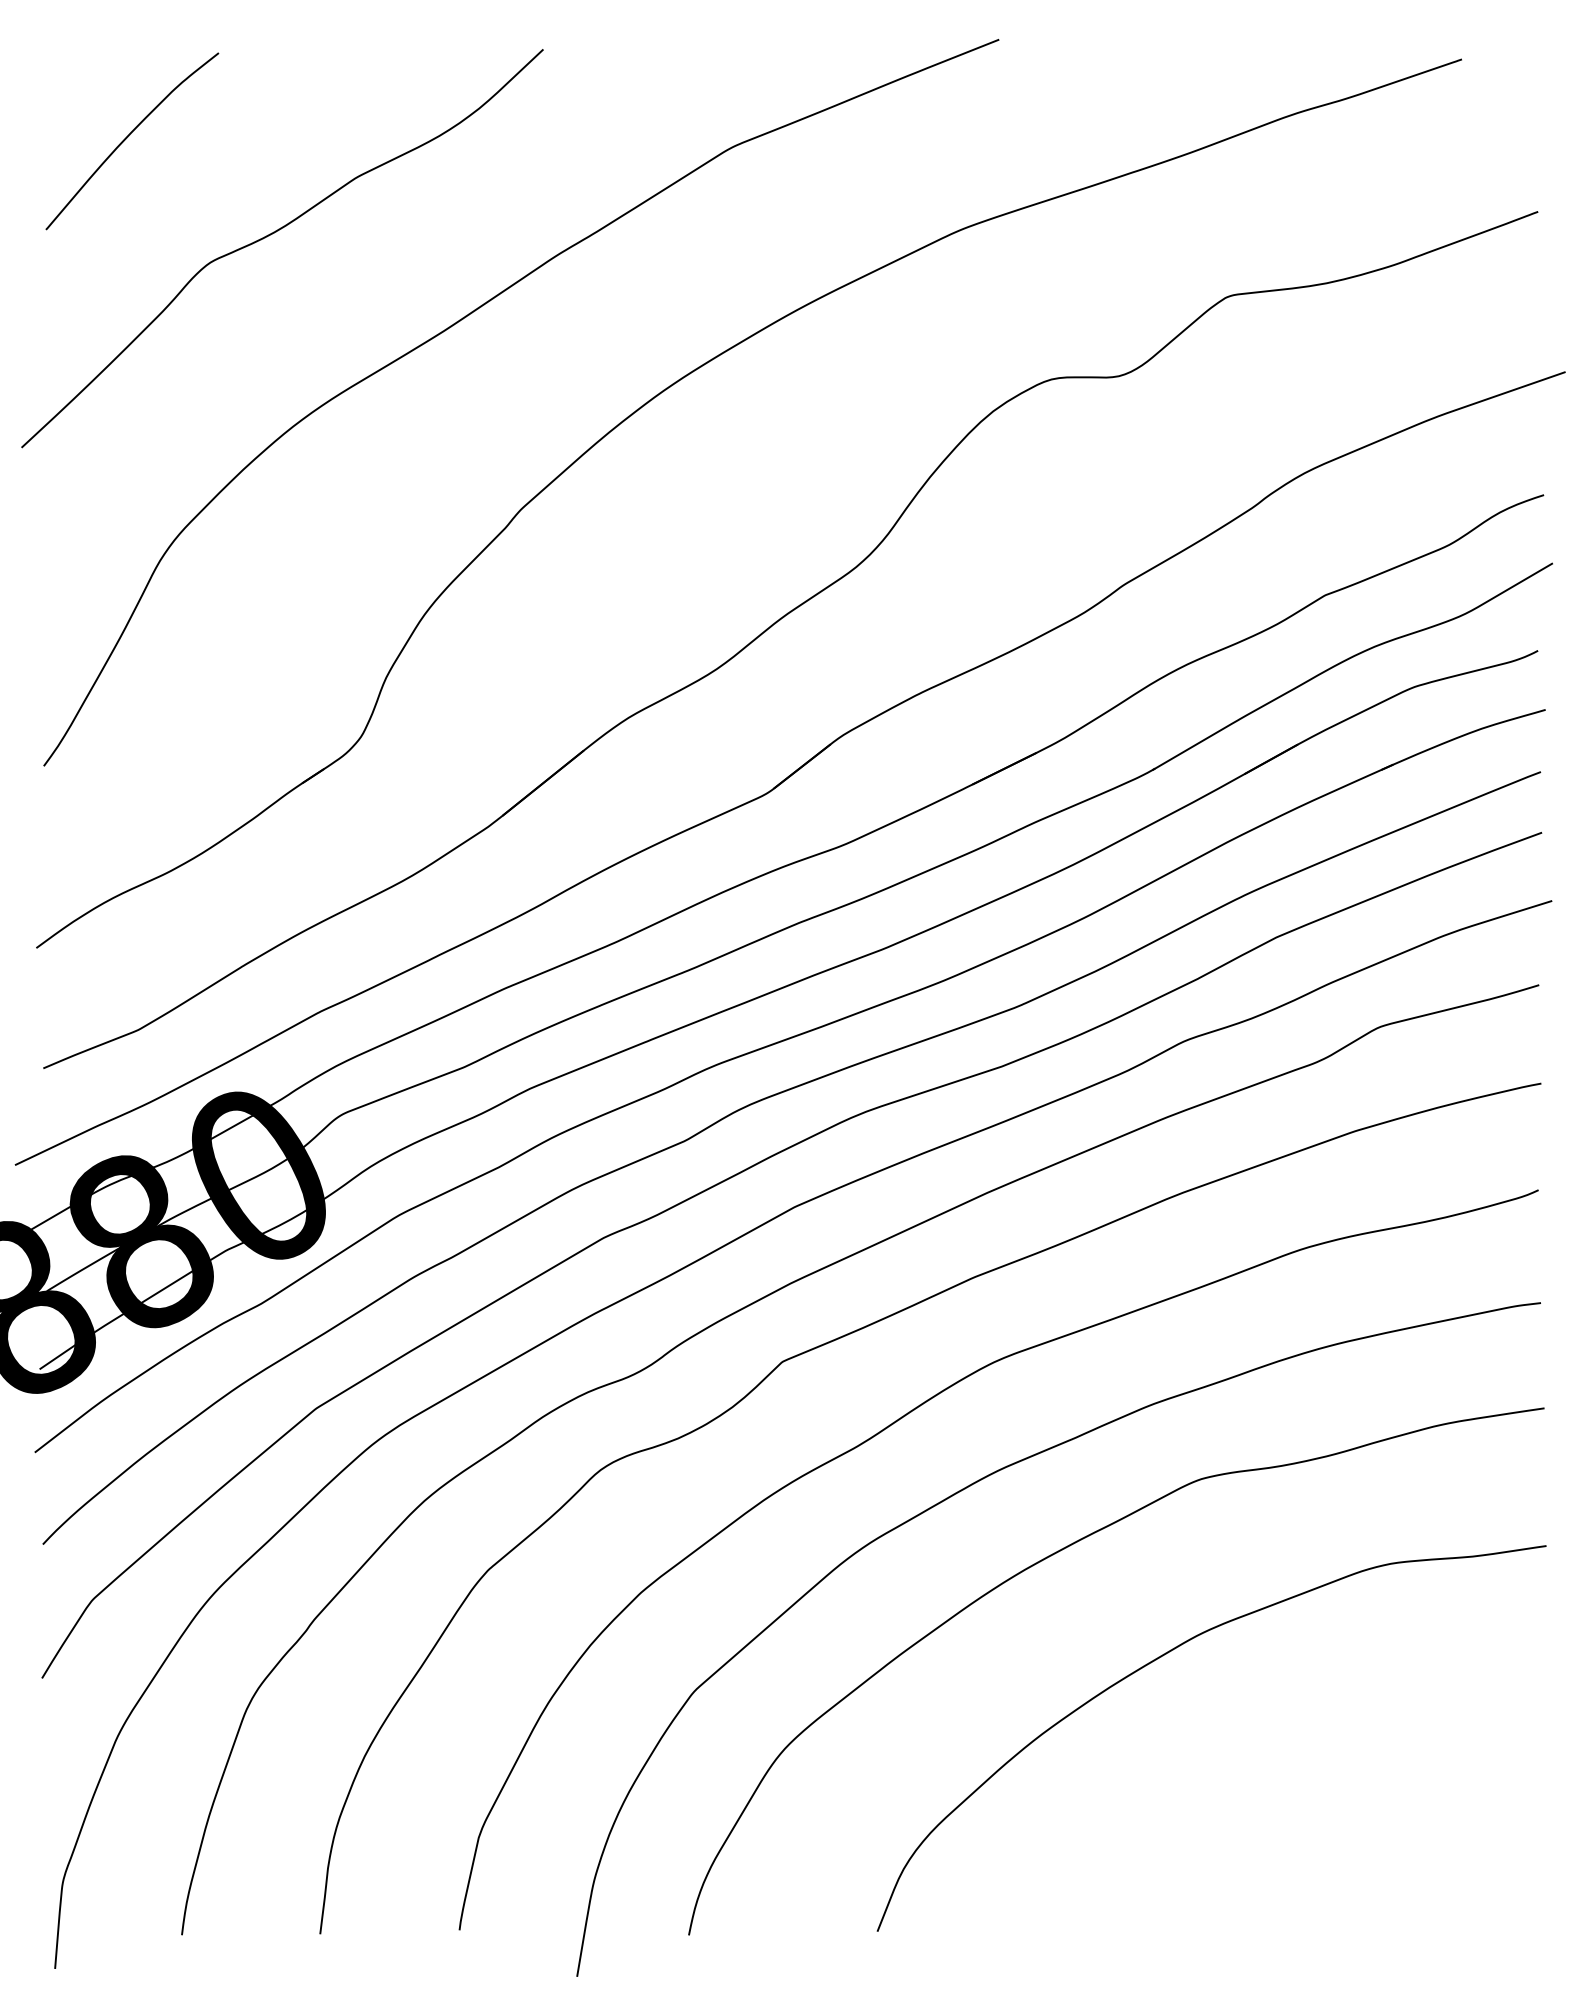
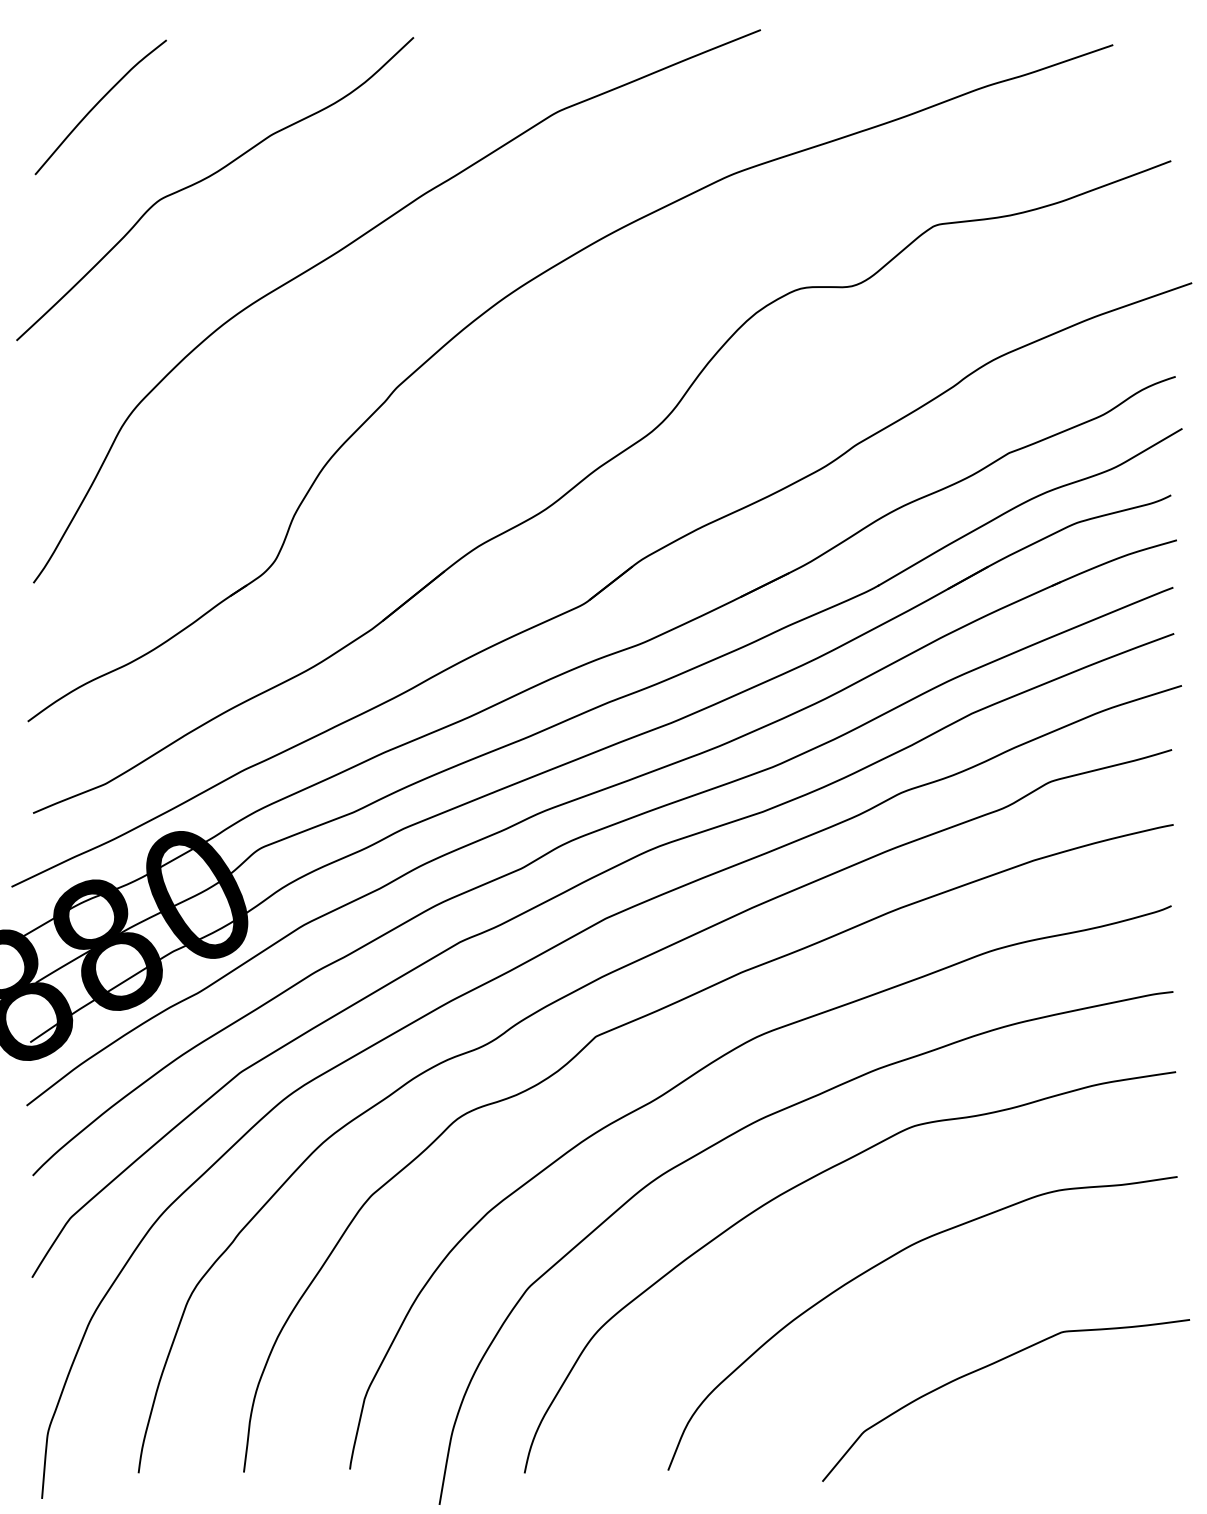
curve: (1297, 1795) -> (988, 1366), added

